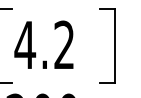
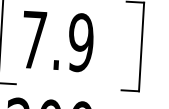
text: (44, 44) -> (57, 40), 4.2 -> 7.9

